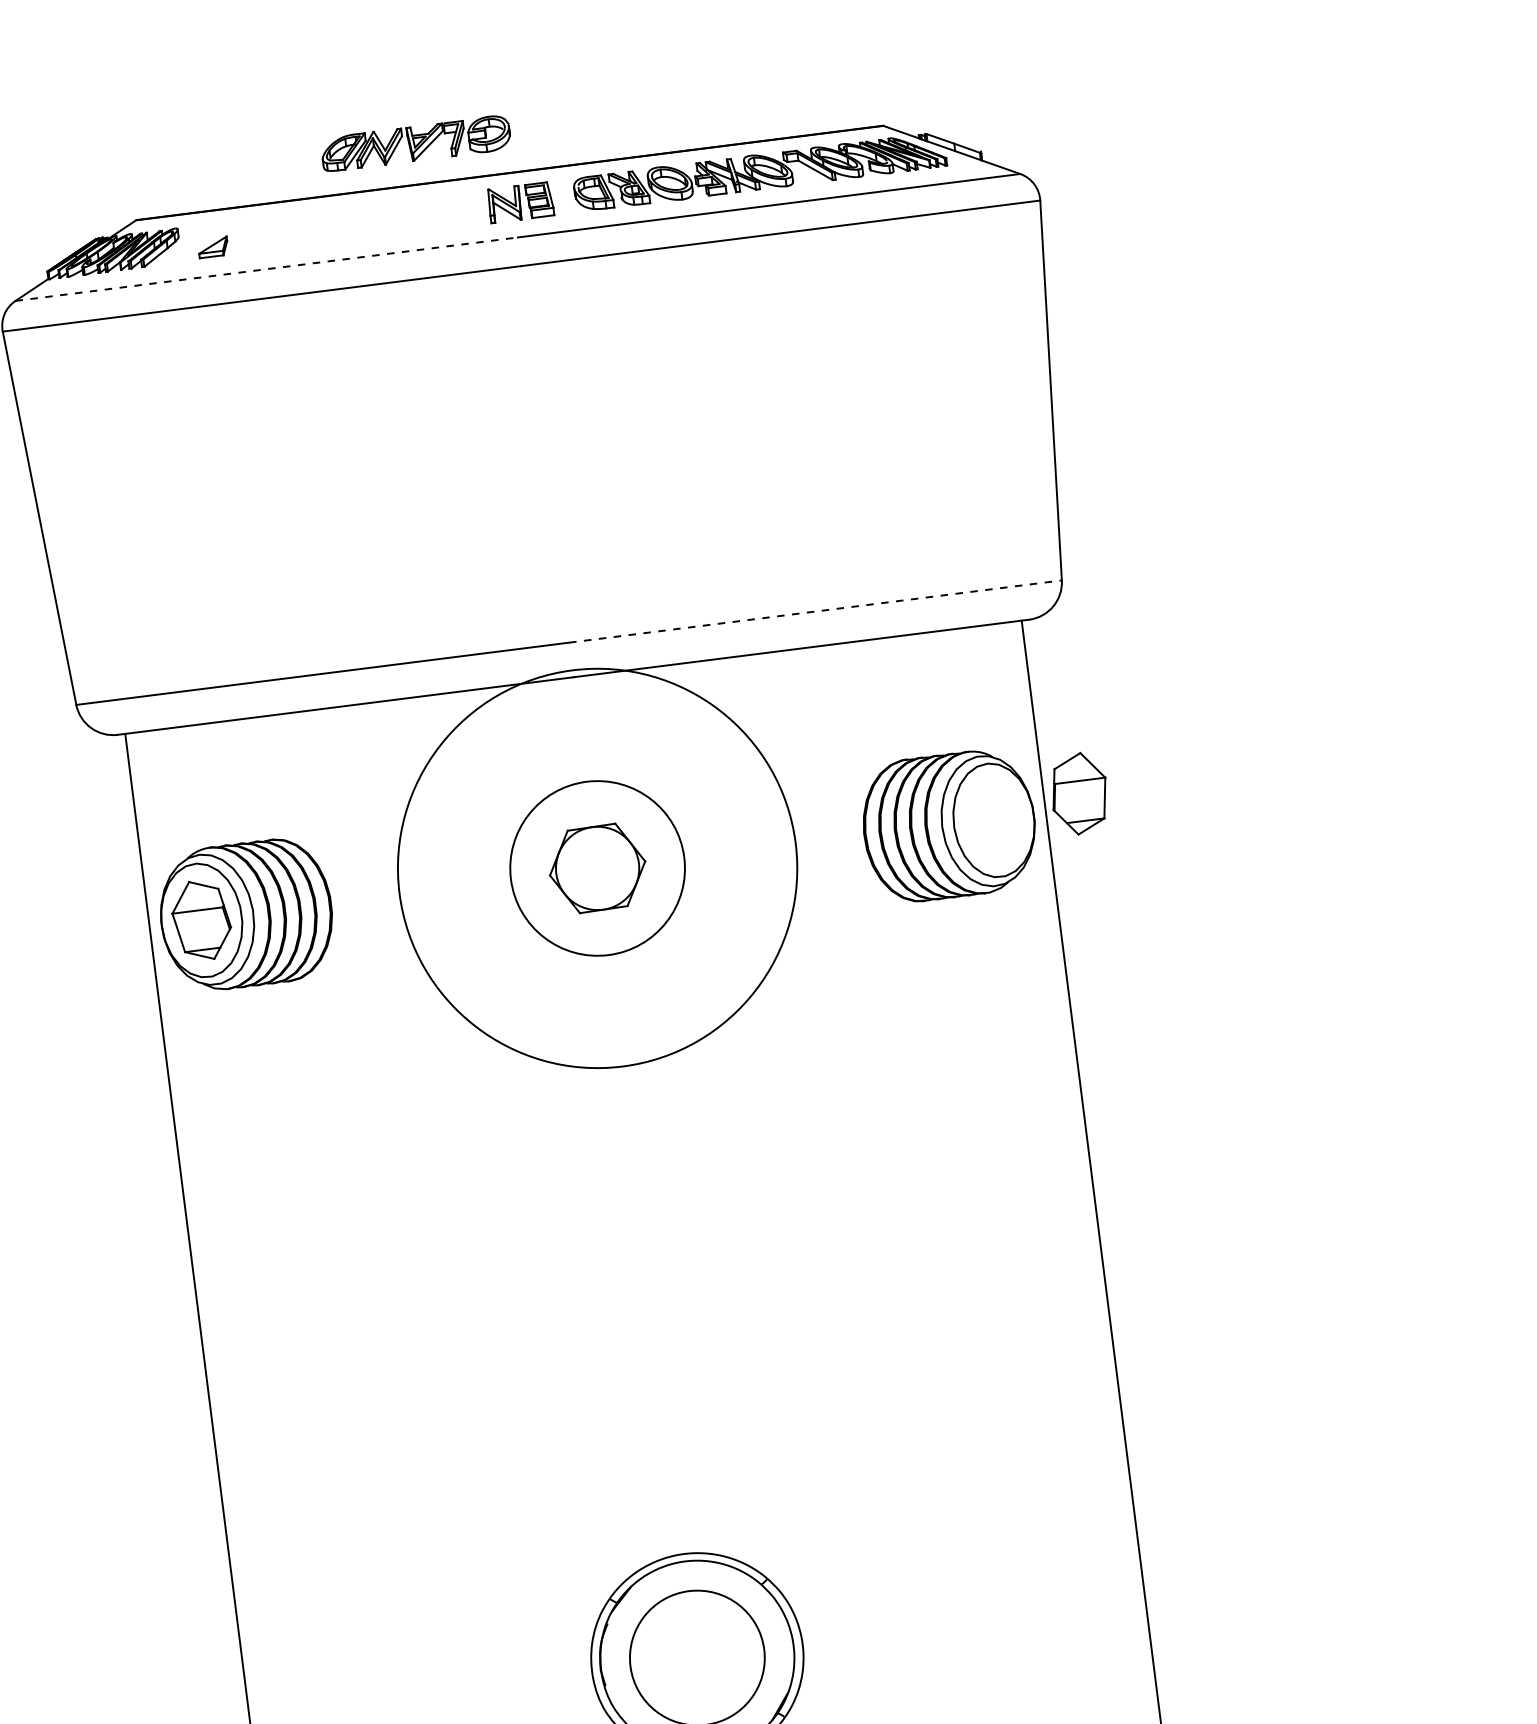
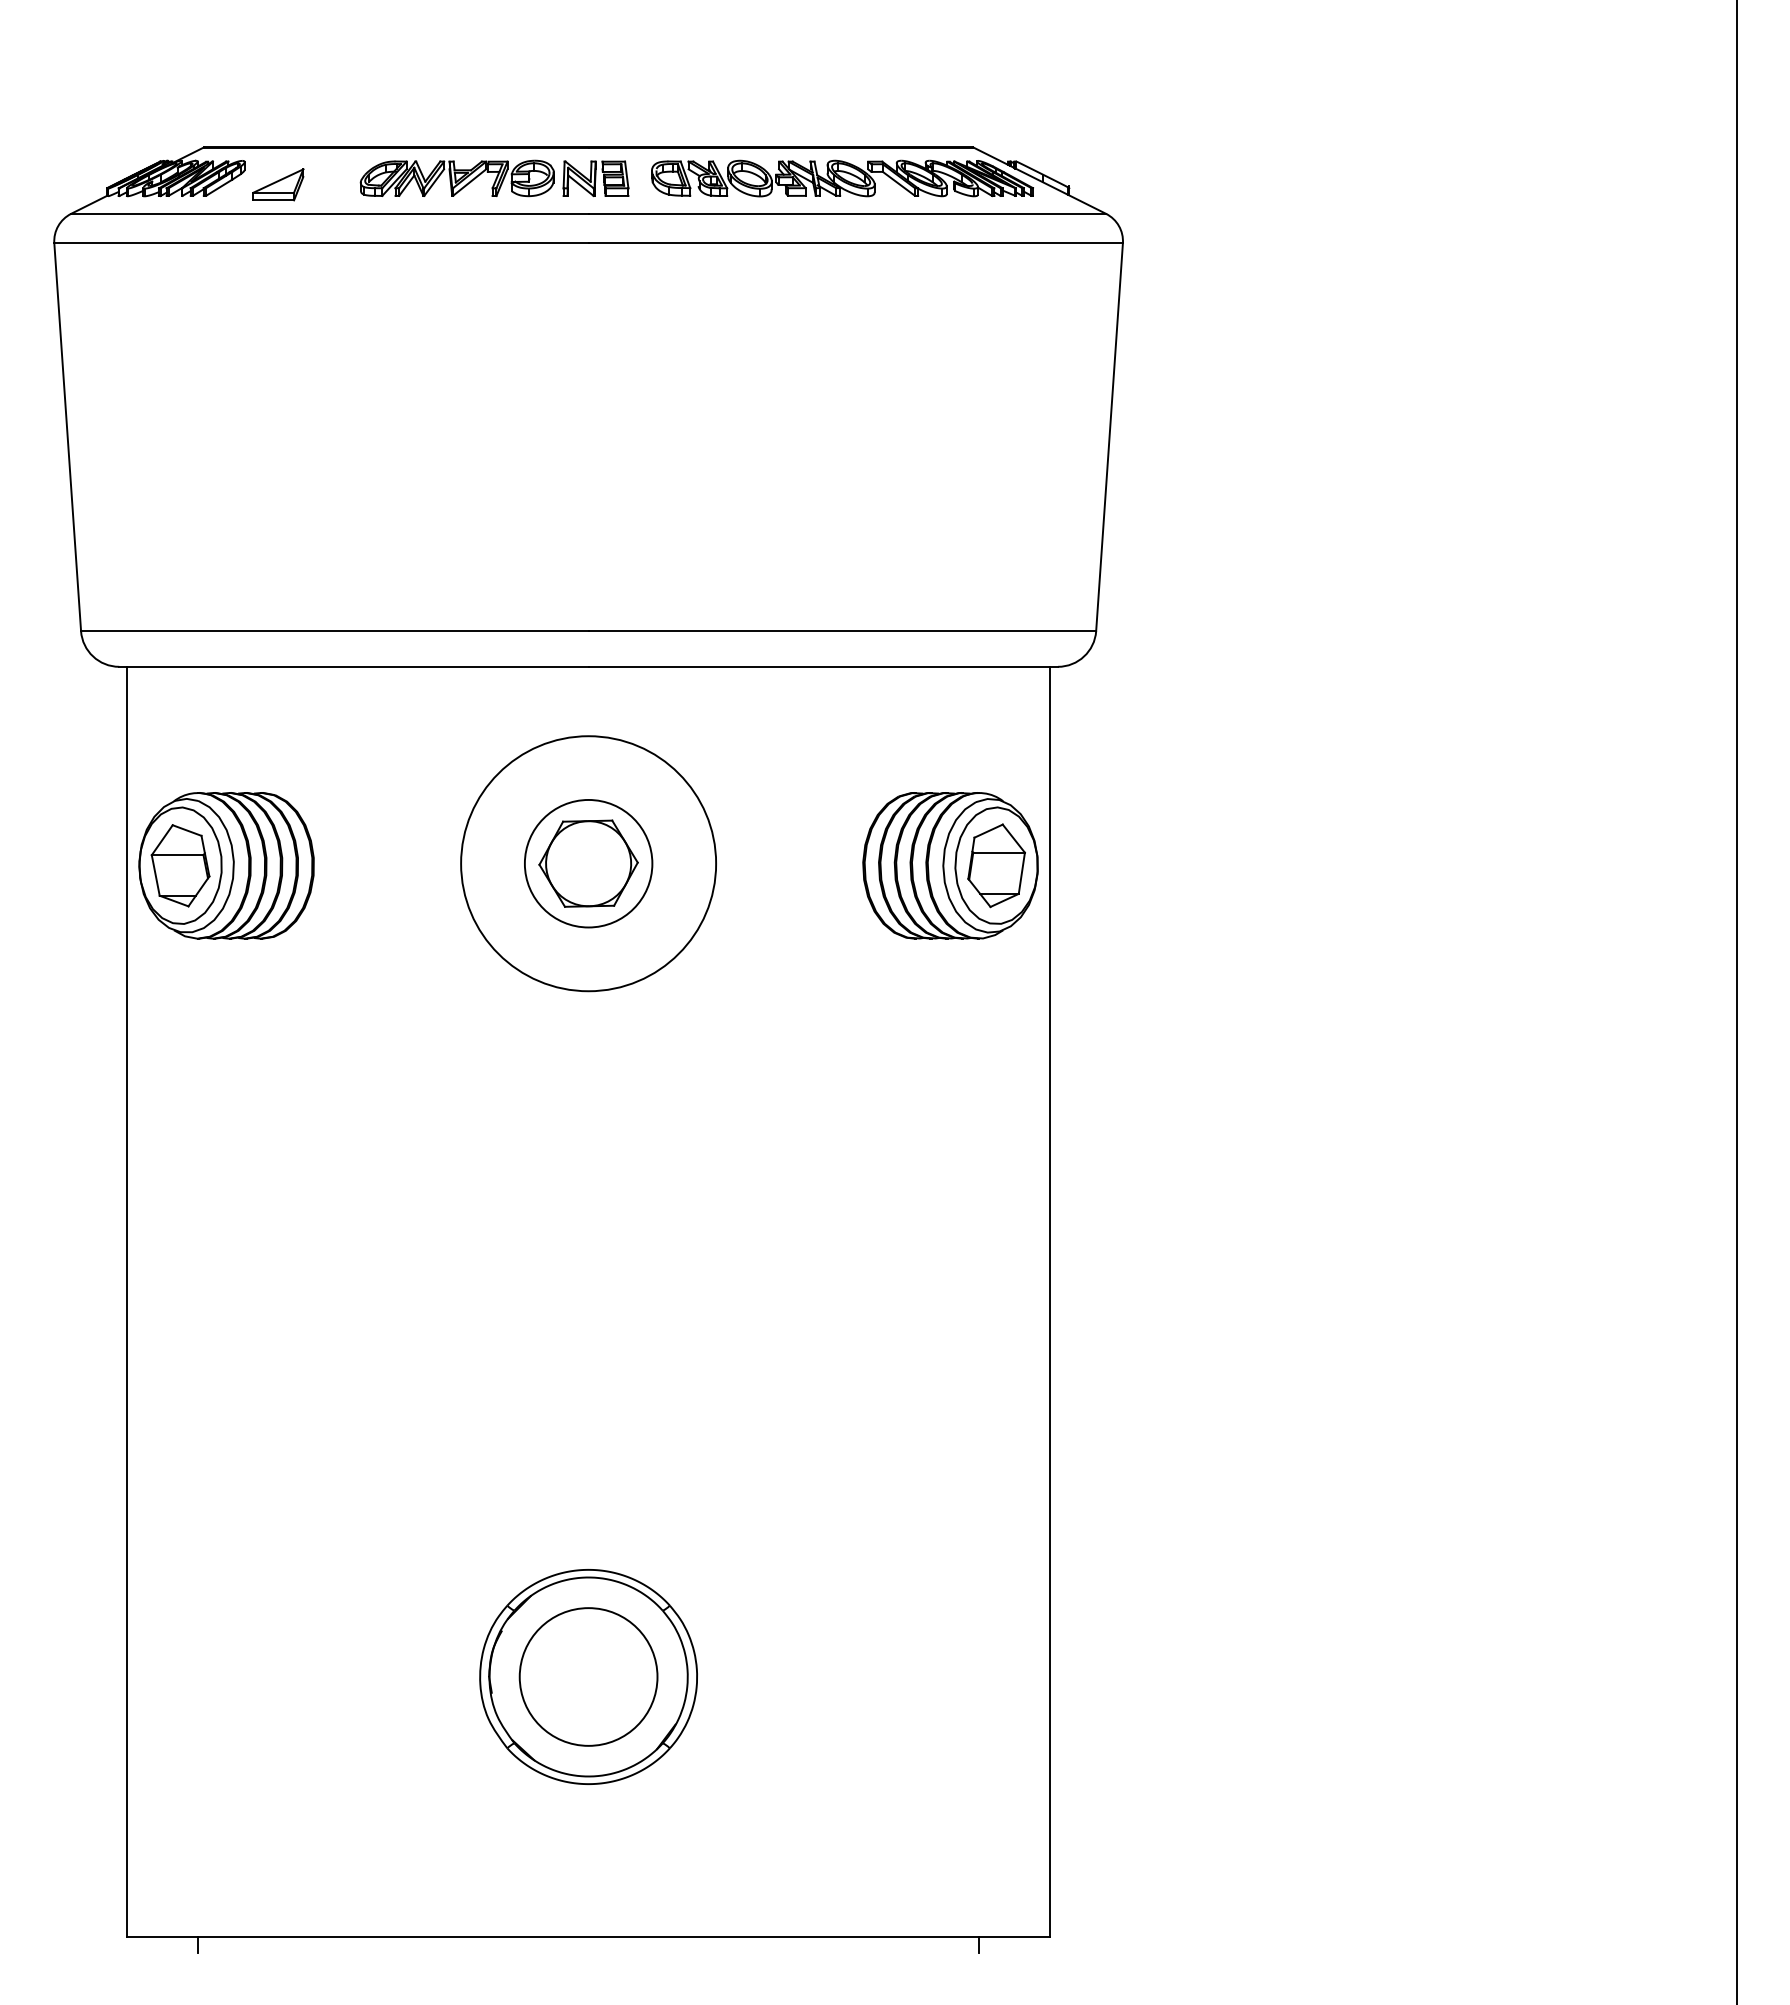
part: (415, 143) -> (456, 178), moved
part: (213, 247) -> (278, 184), size x1.67
line: (266, 268) -> (329, 213), dashed -> solid
line: (815, 611) -> (842, 631), dashed -> solid
part: (1079, 793) -> (996, 865), moved
circle: (597, 868) -> (588, 863), size x0.62
circle: (597, 868) -> (588, 863), size x0.71

